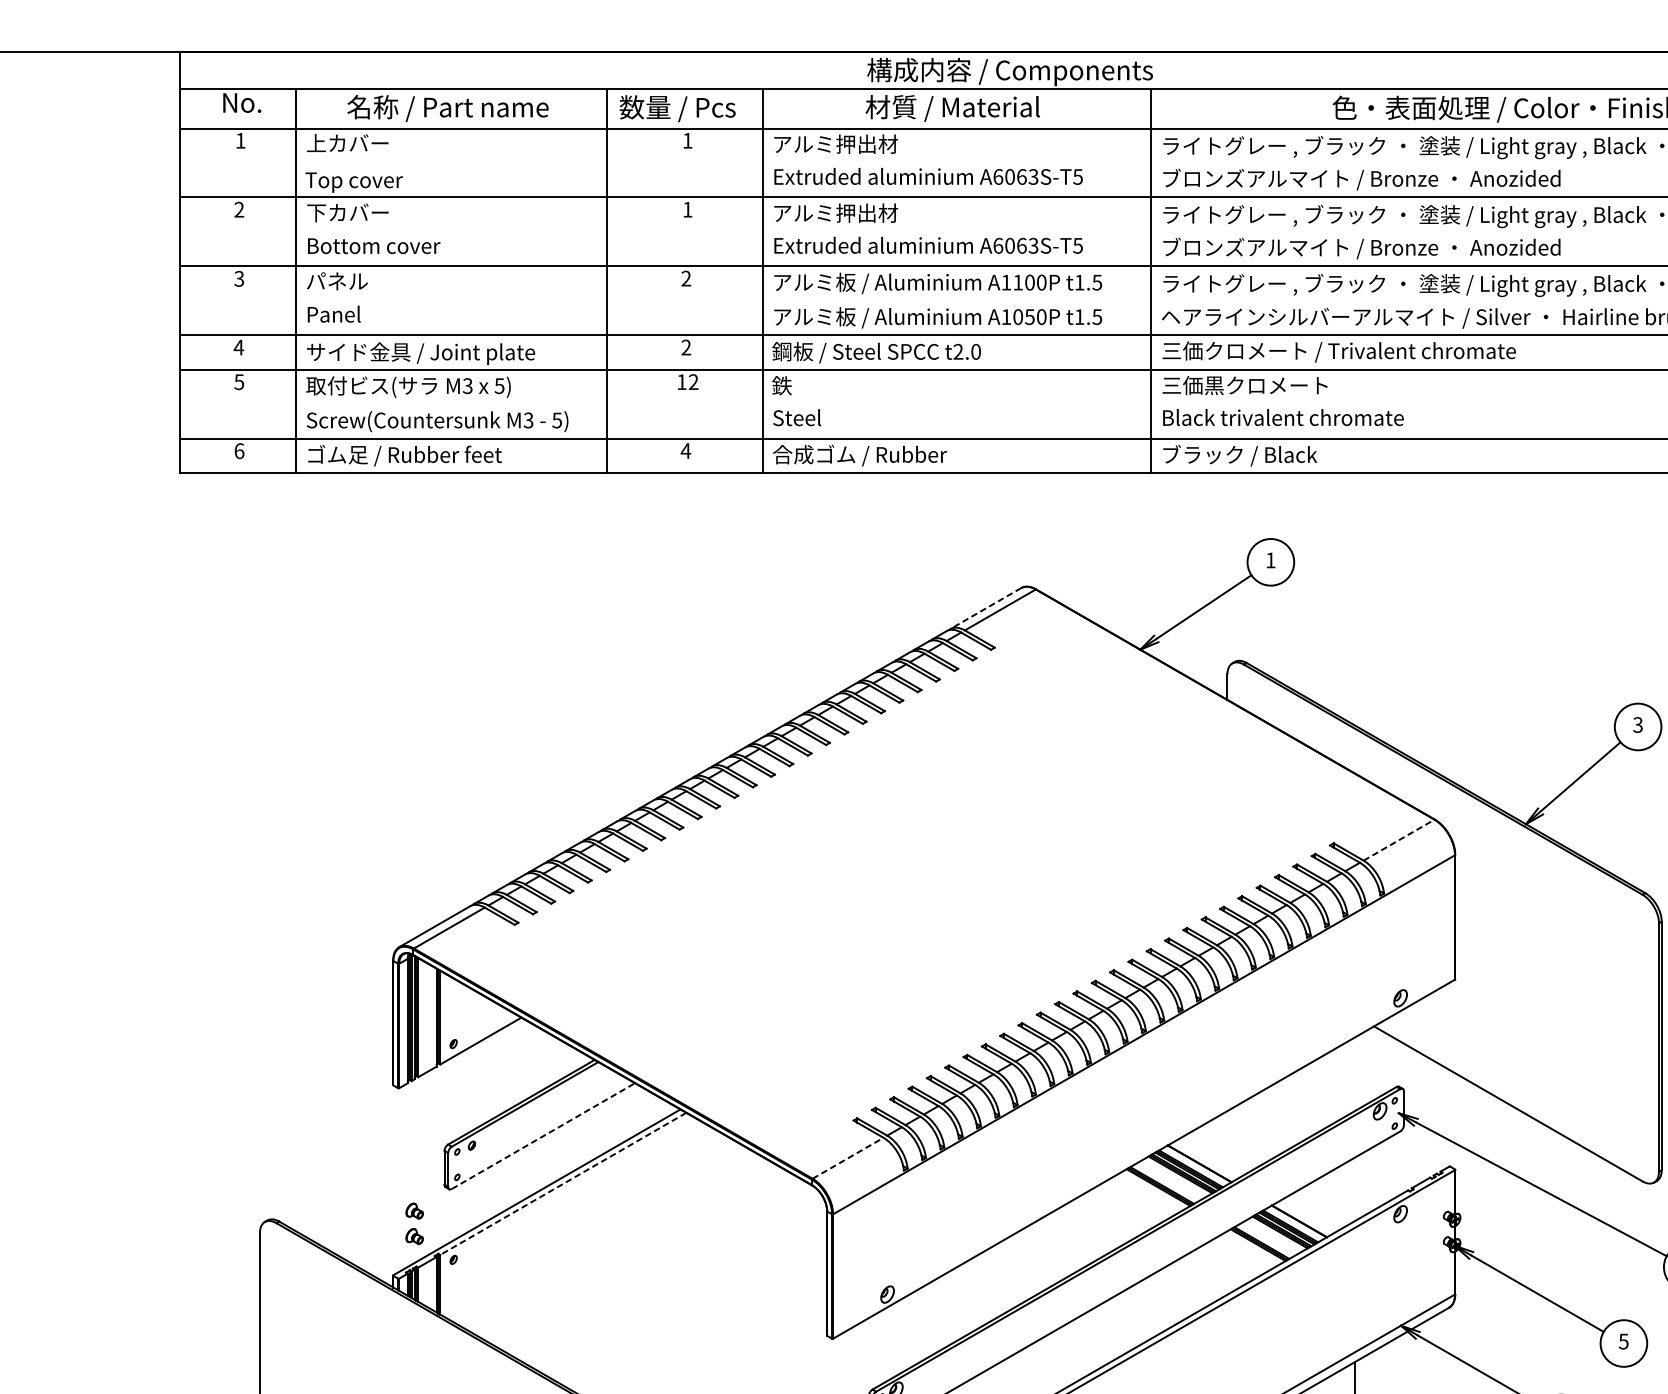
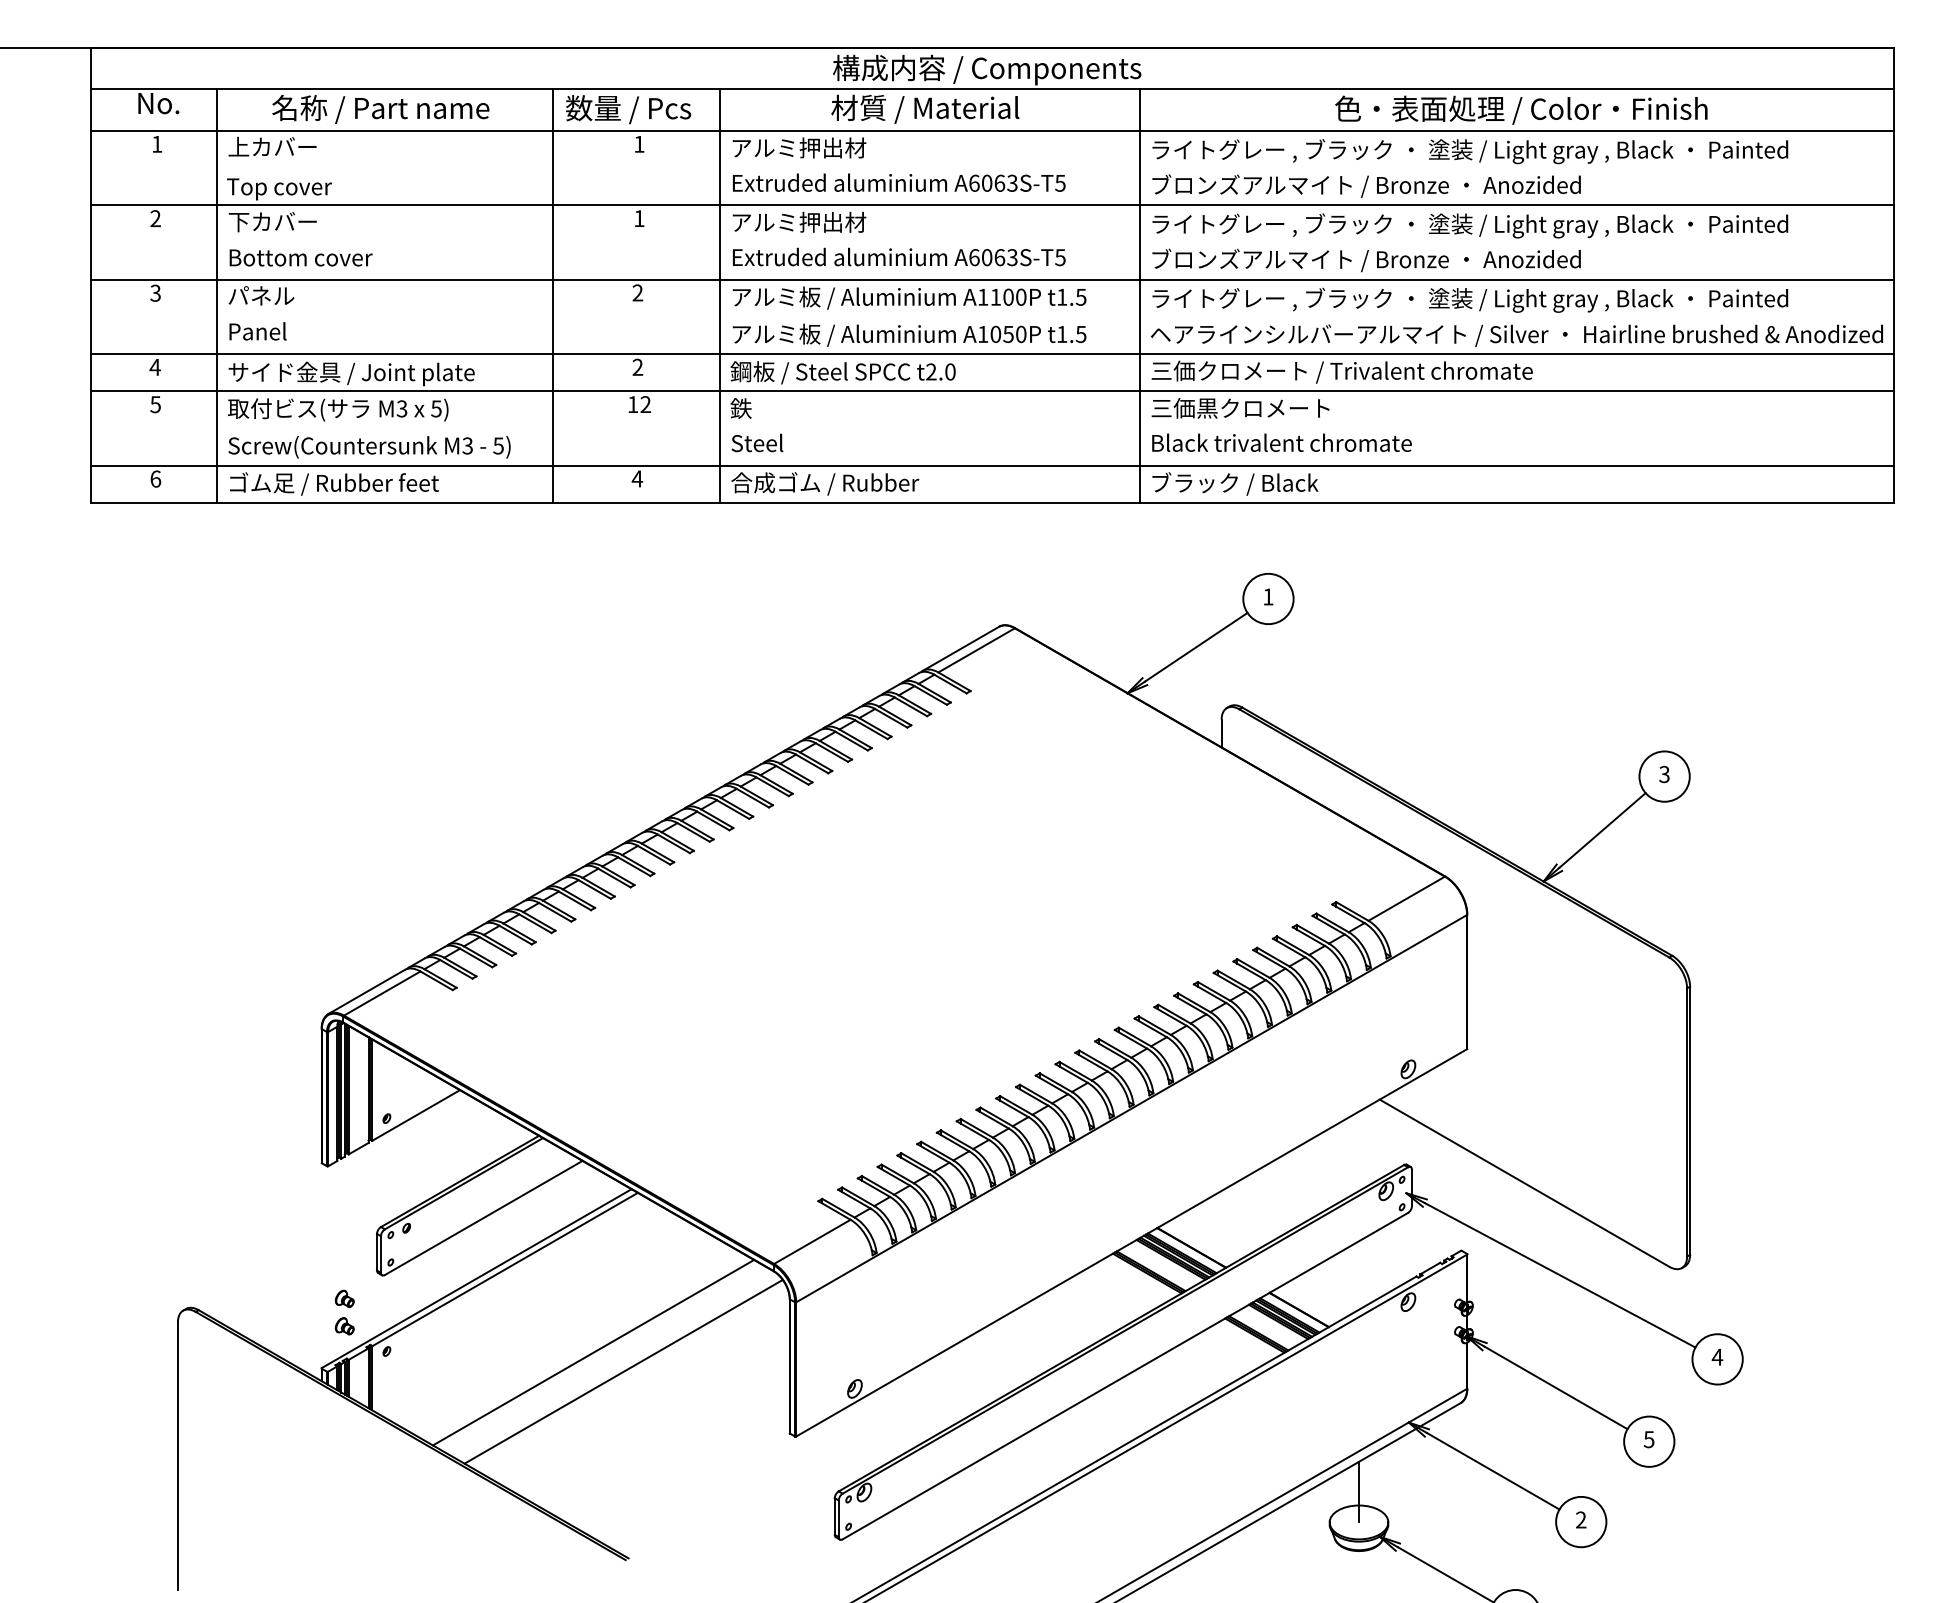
line: (985, 609) -> (960, 649), dashed -> solid
line: (1399, 839) -> (1407, 898), dashed -> solid
line: (544, 1135) -> (484, 1217), dashed -> solid
line: (848, 1157) -> (812, 1241), dashed -> solid
line: (562, 1183) -> (504, 1269), dashed -> solid
line: (645, 1260) -> (593, 1352), added
line: (673, 1278) -> (623, 1371), added

